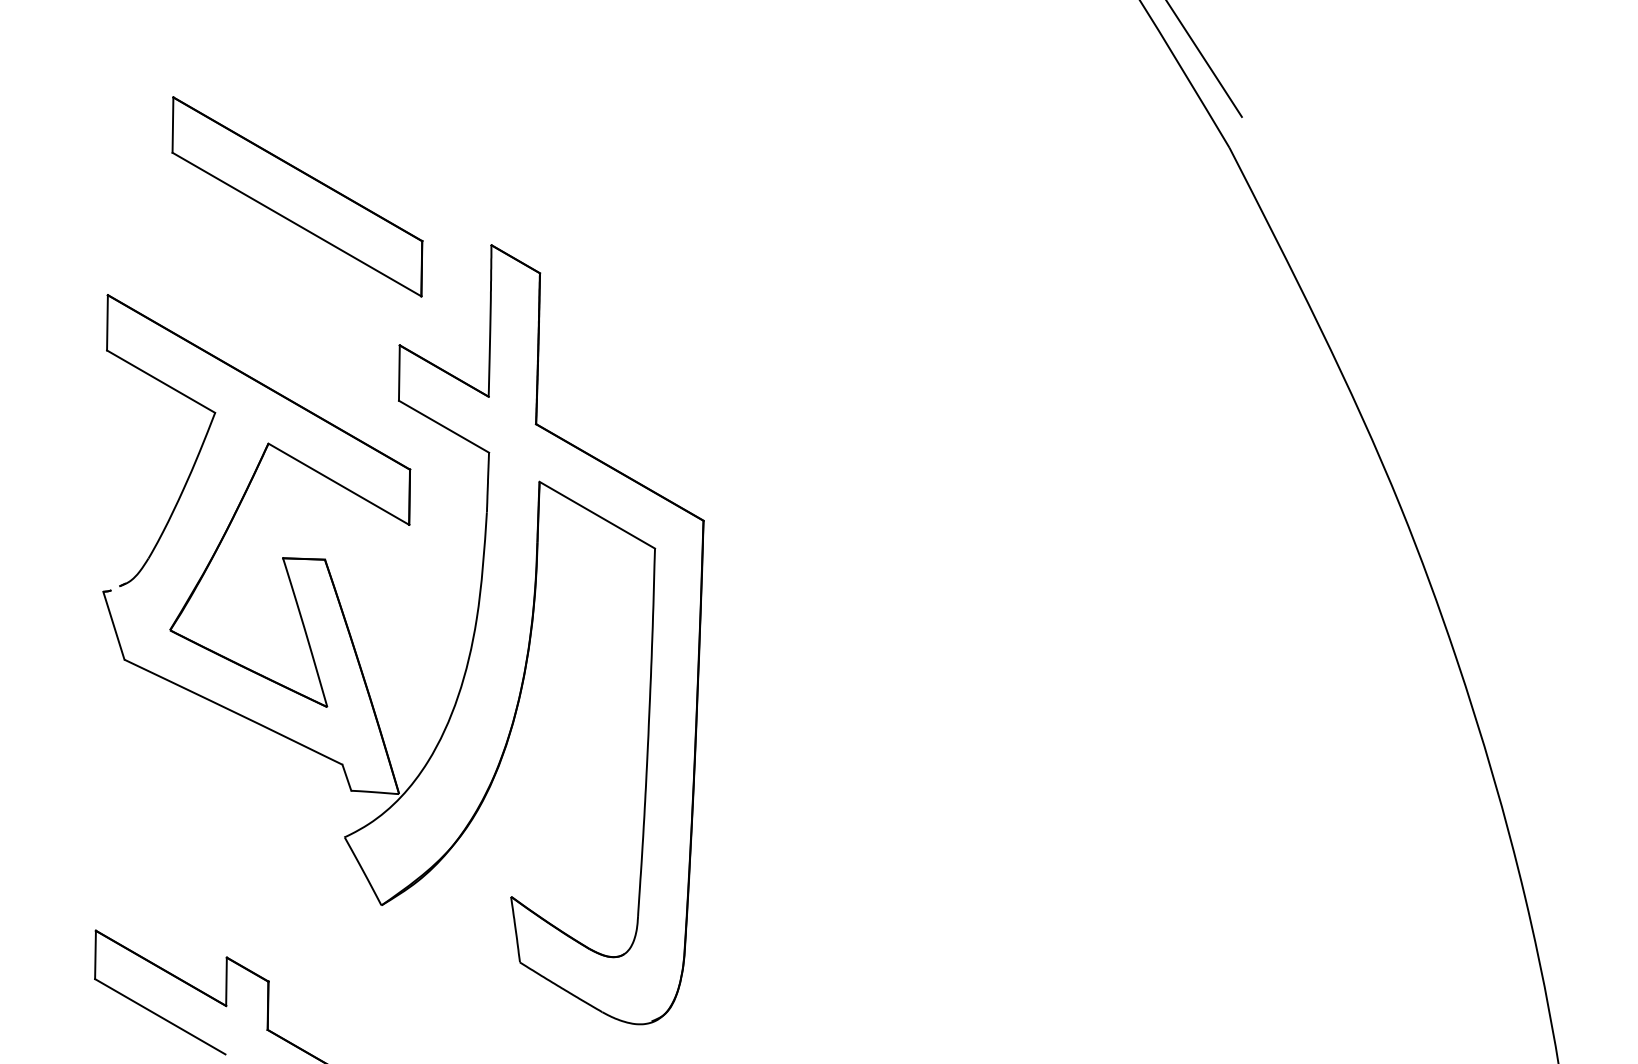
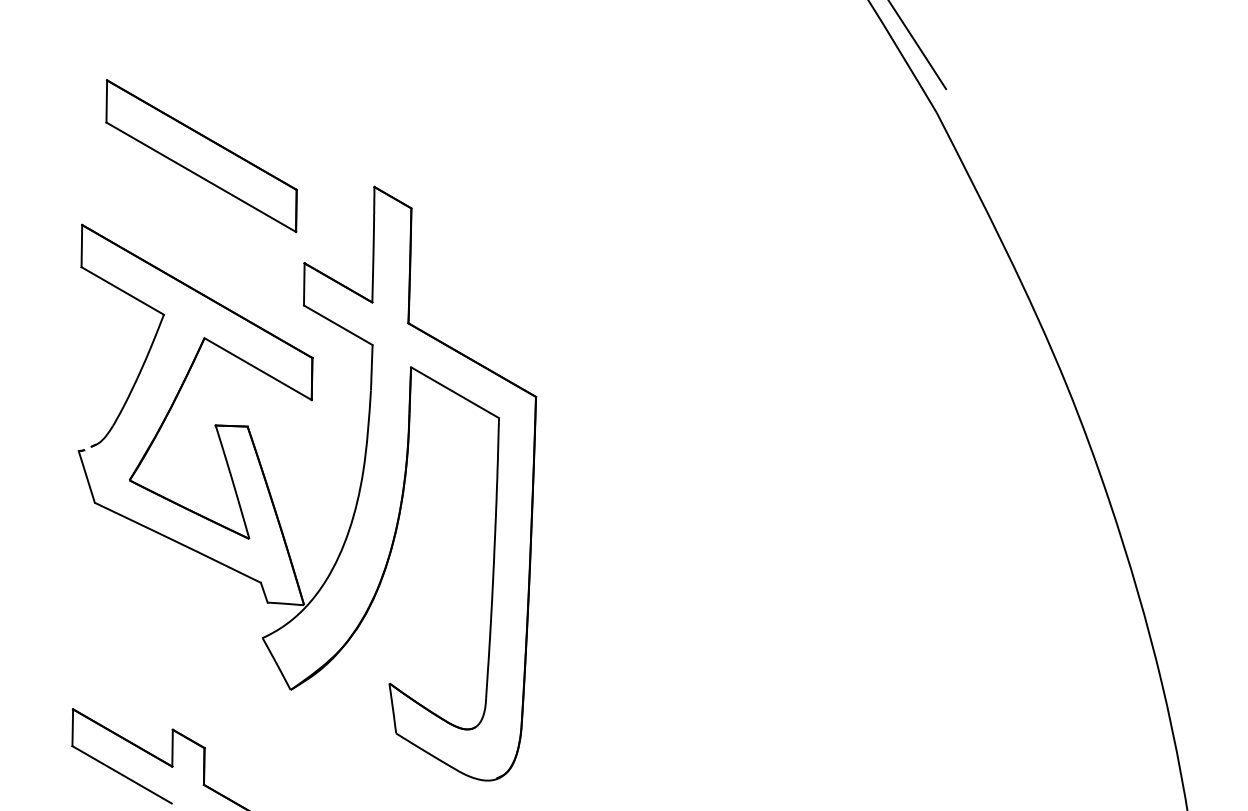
part: (297, 197) -> (201, 156), moved

